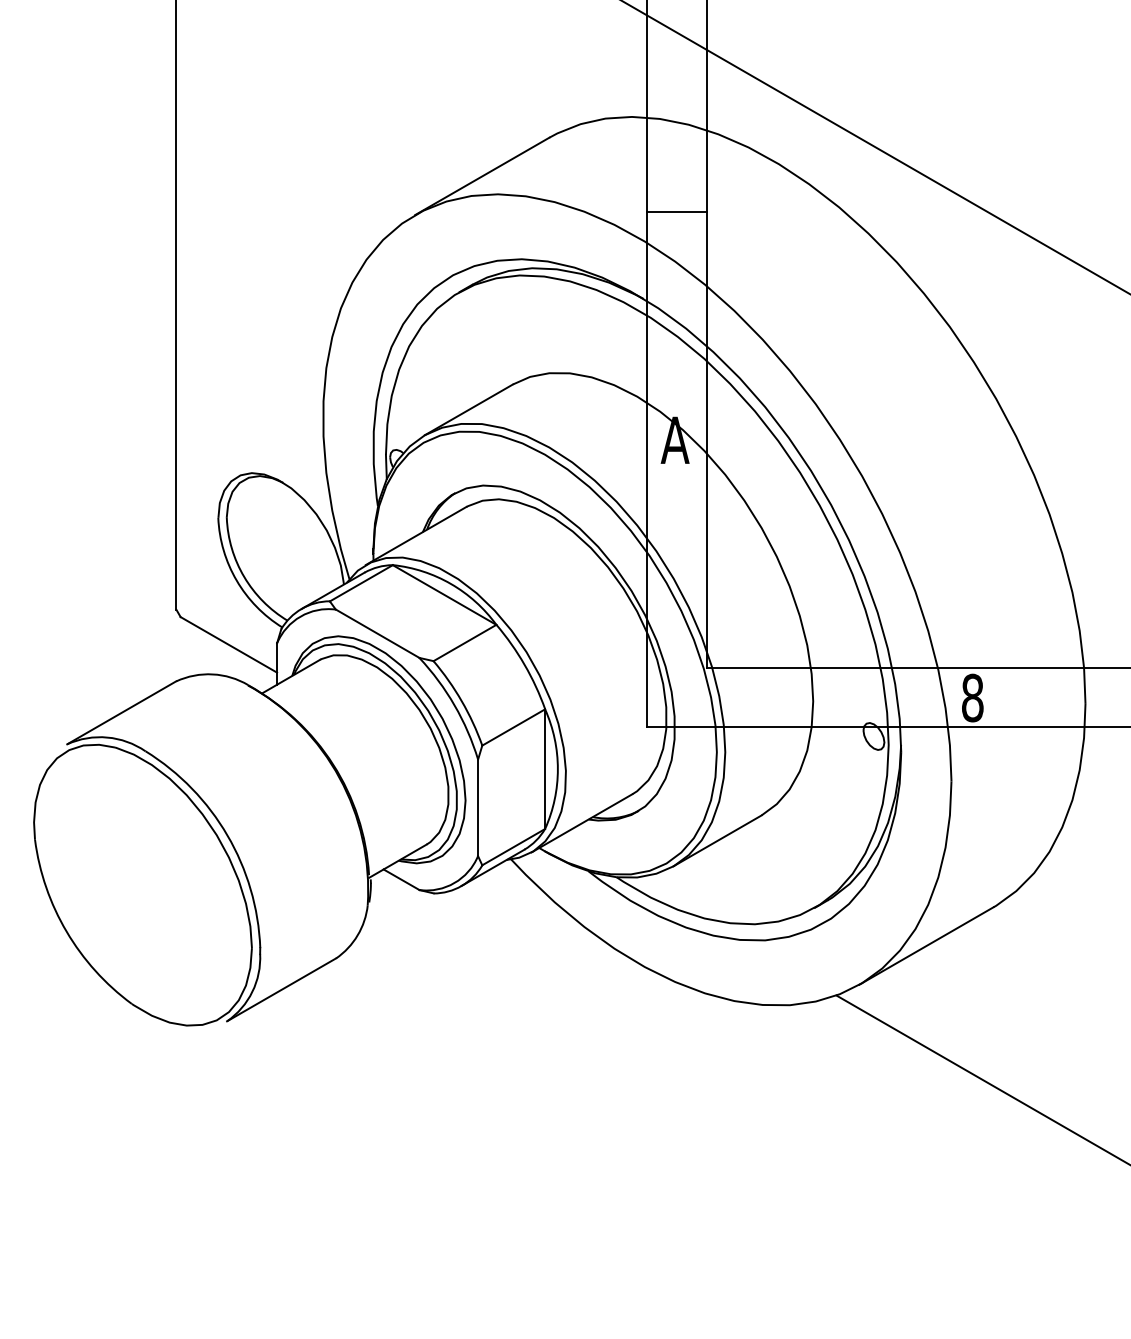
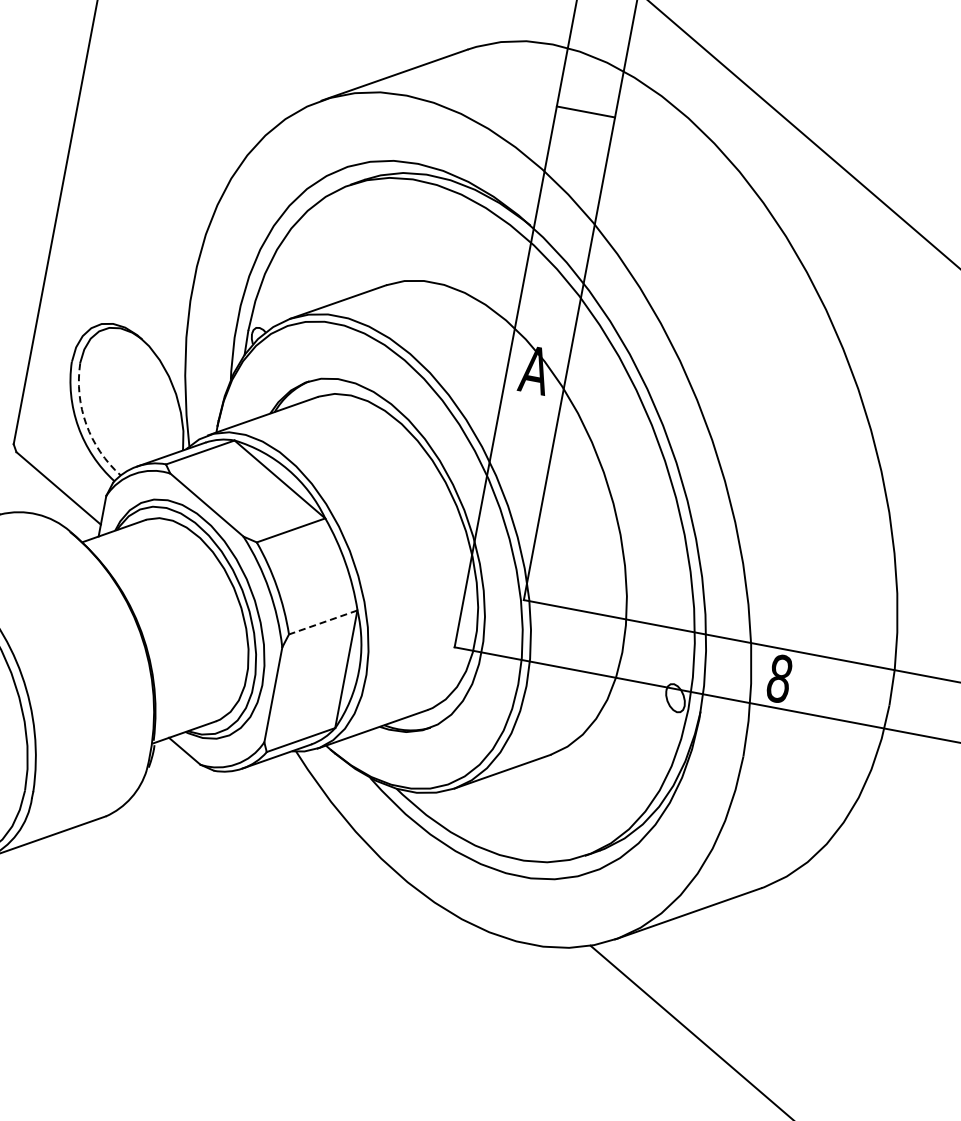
line: (676, 212) -> (585, 112), moved
arc: (244, 577) -> (86, 425), solid -> dashed
line: (513, 727) -> (323, 622), solid -> dashed

